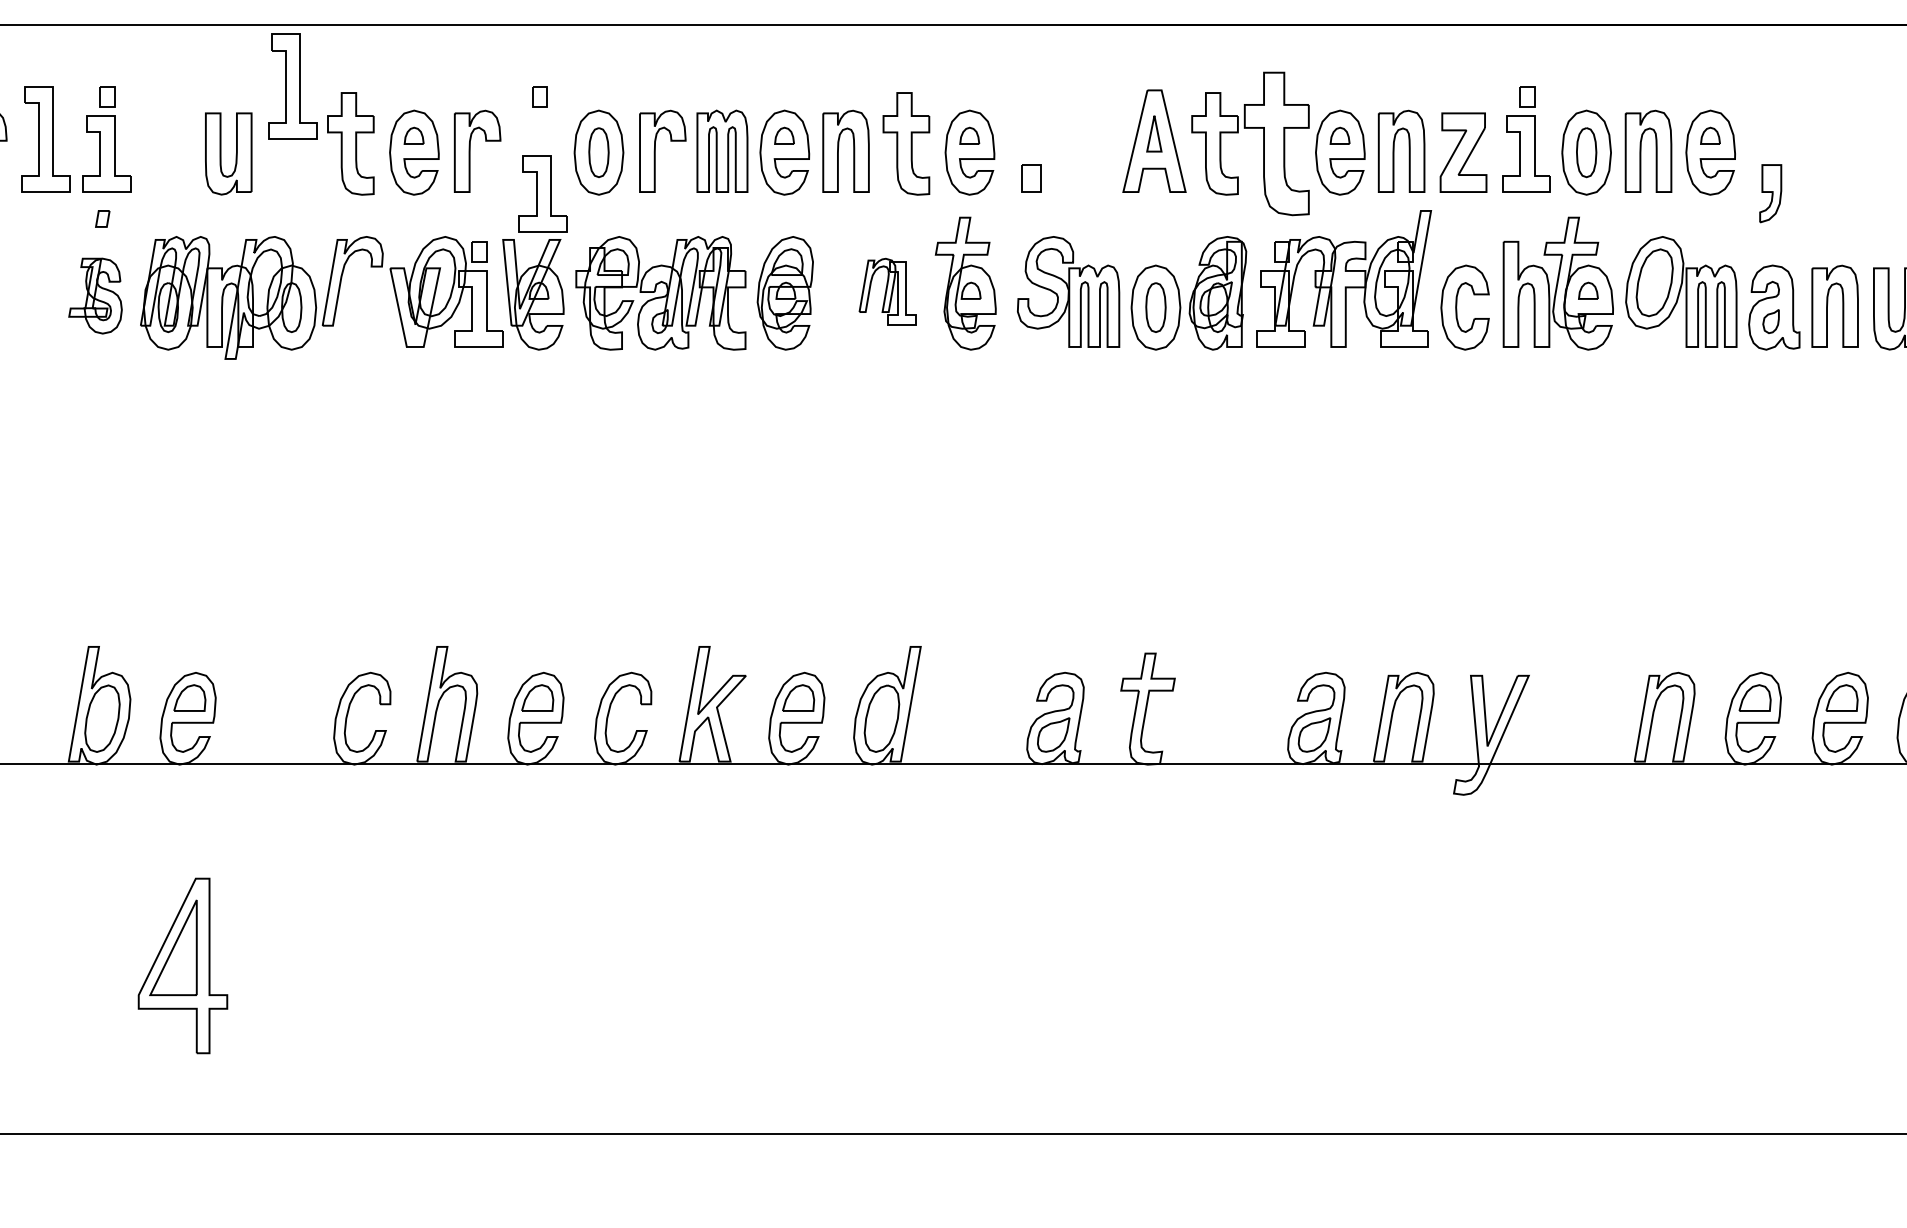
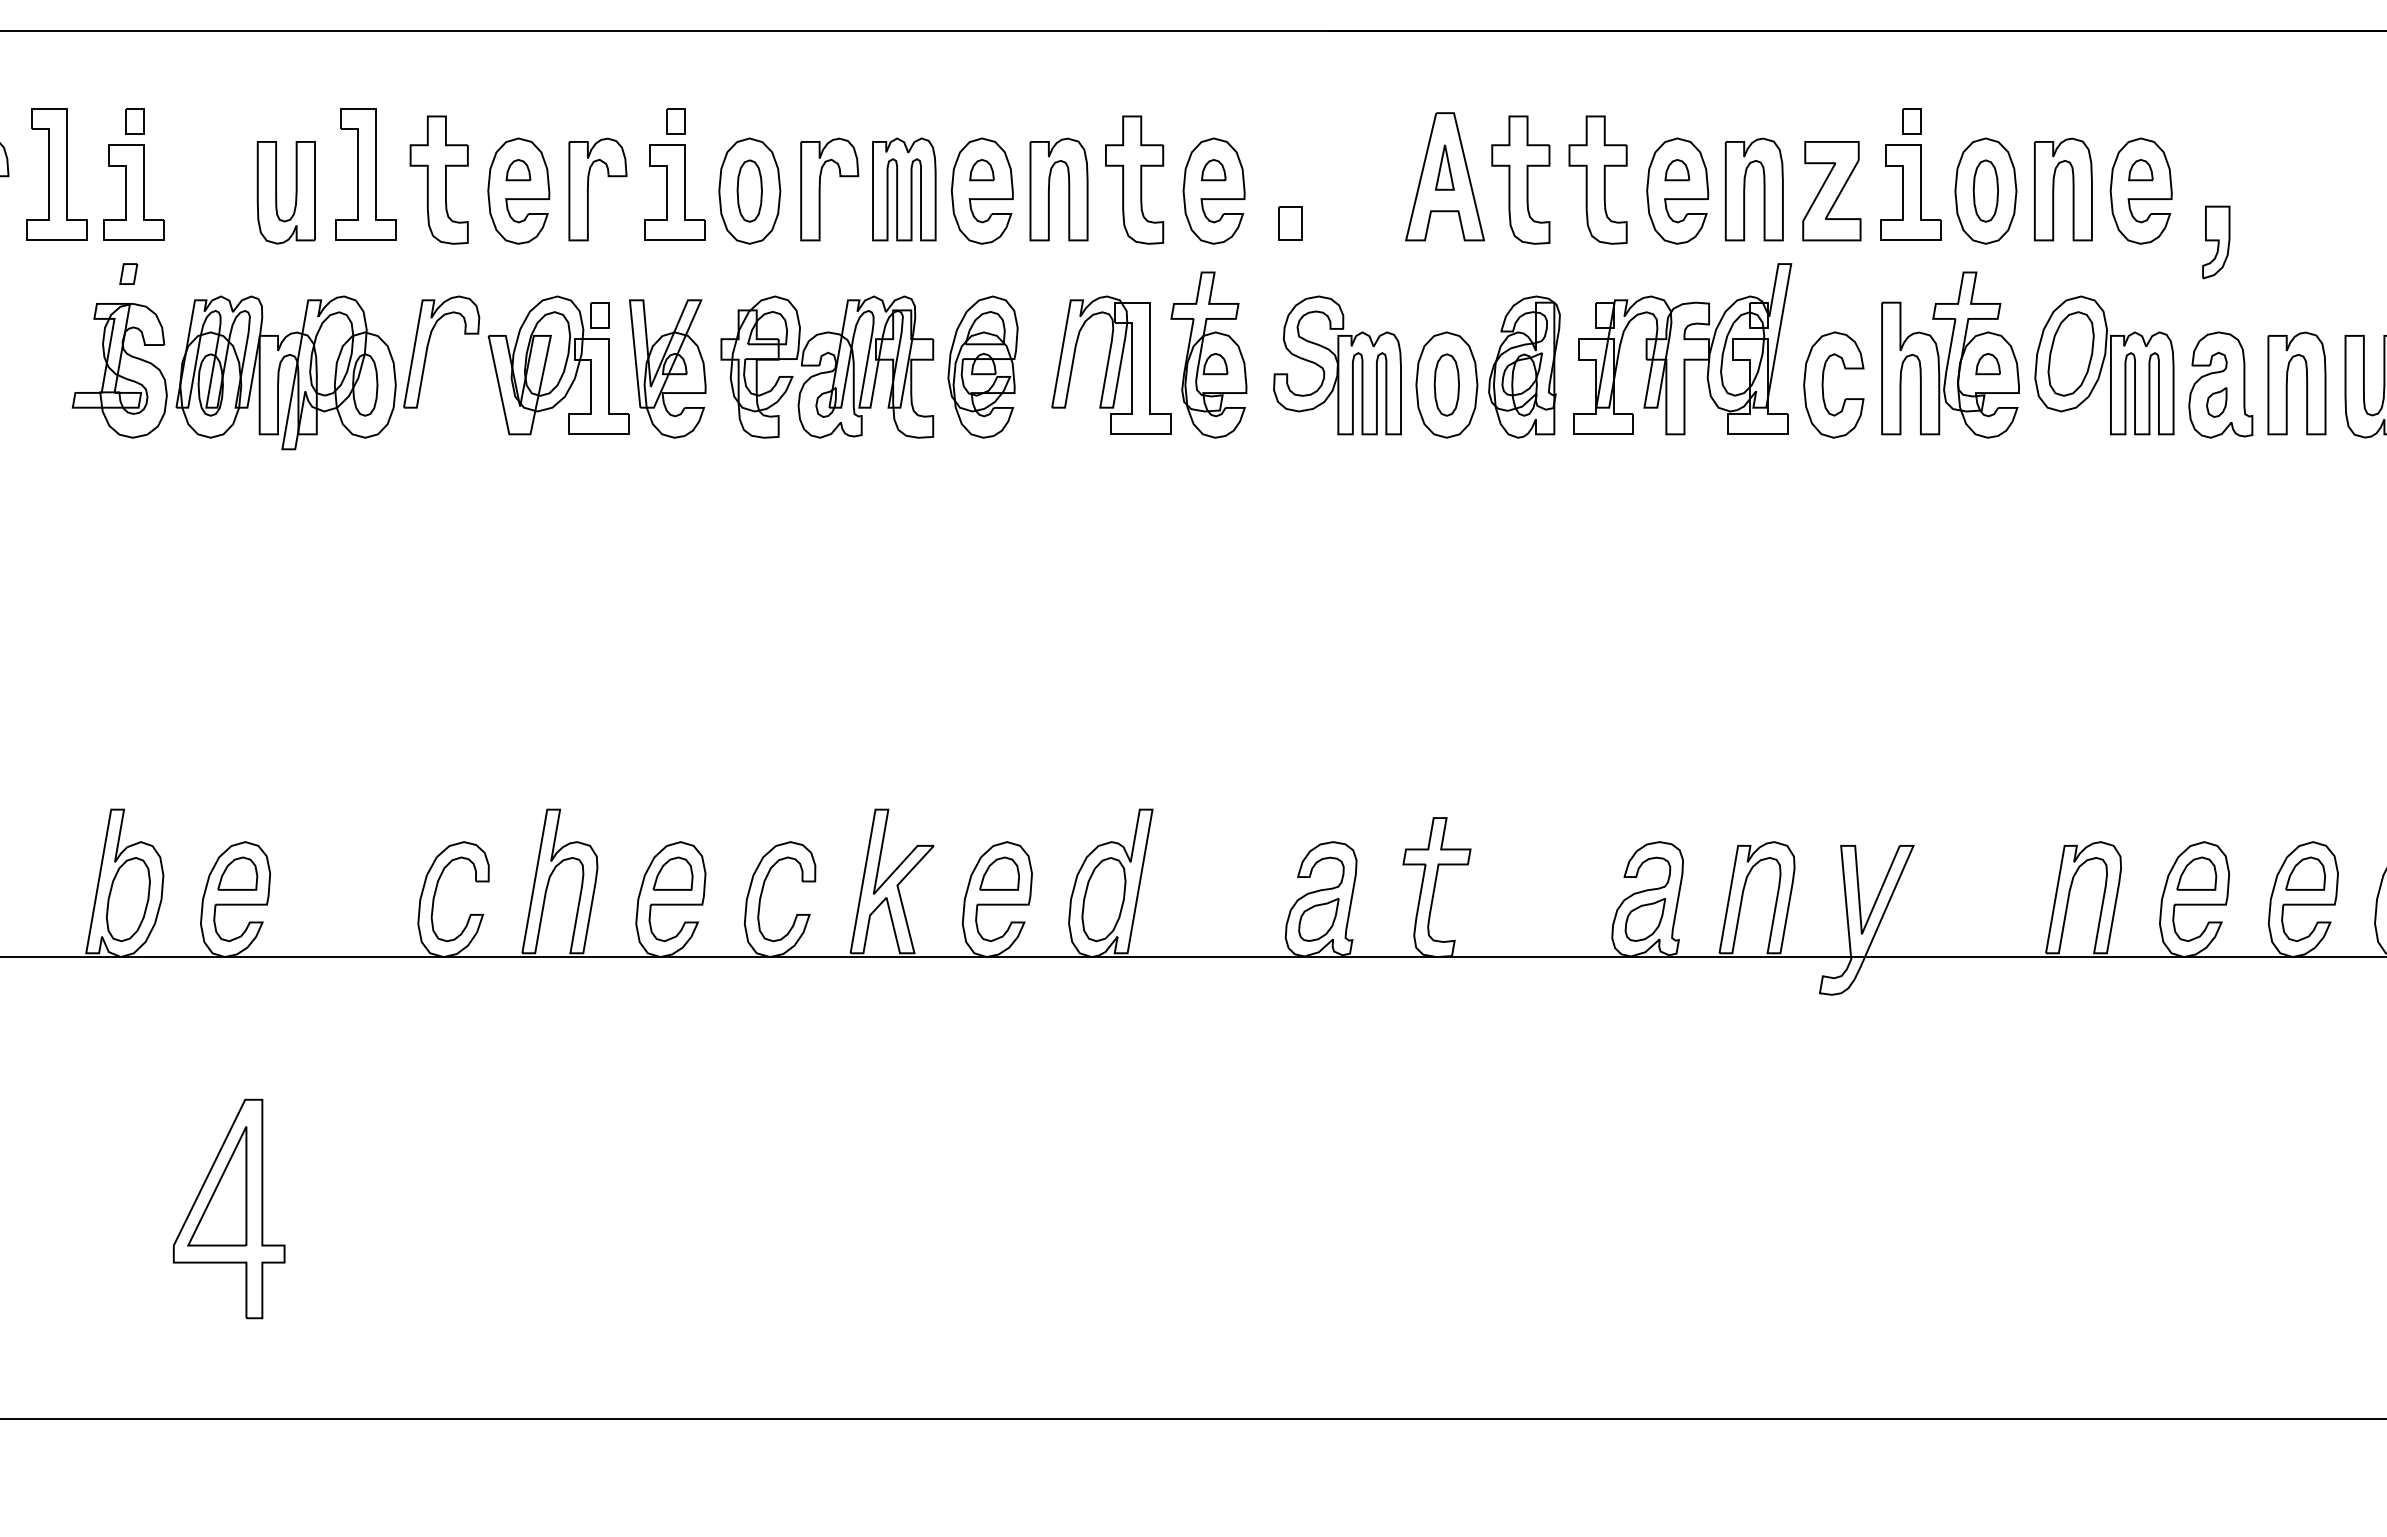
part: (291, 86) -> (365, 174), moved
part: (1276, 143) -> (1597, 179), size x0.71
part: (542, 193) -> (674, 192), moved
part: (887, 291) -> (1111, 364), size x1.67
part: (95, 295) -> (119, 370), size x1.43

